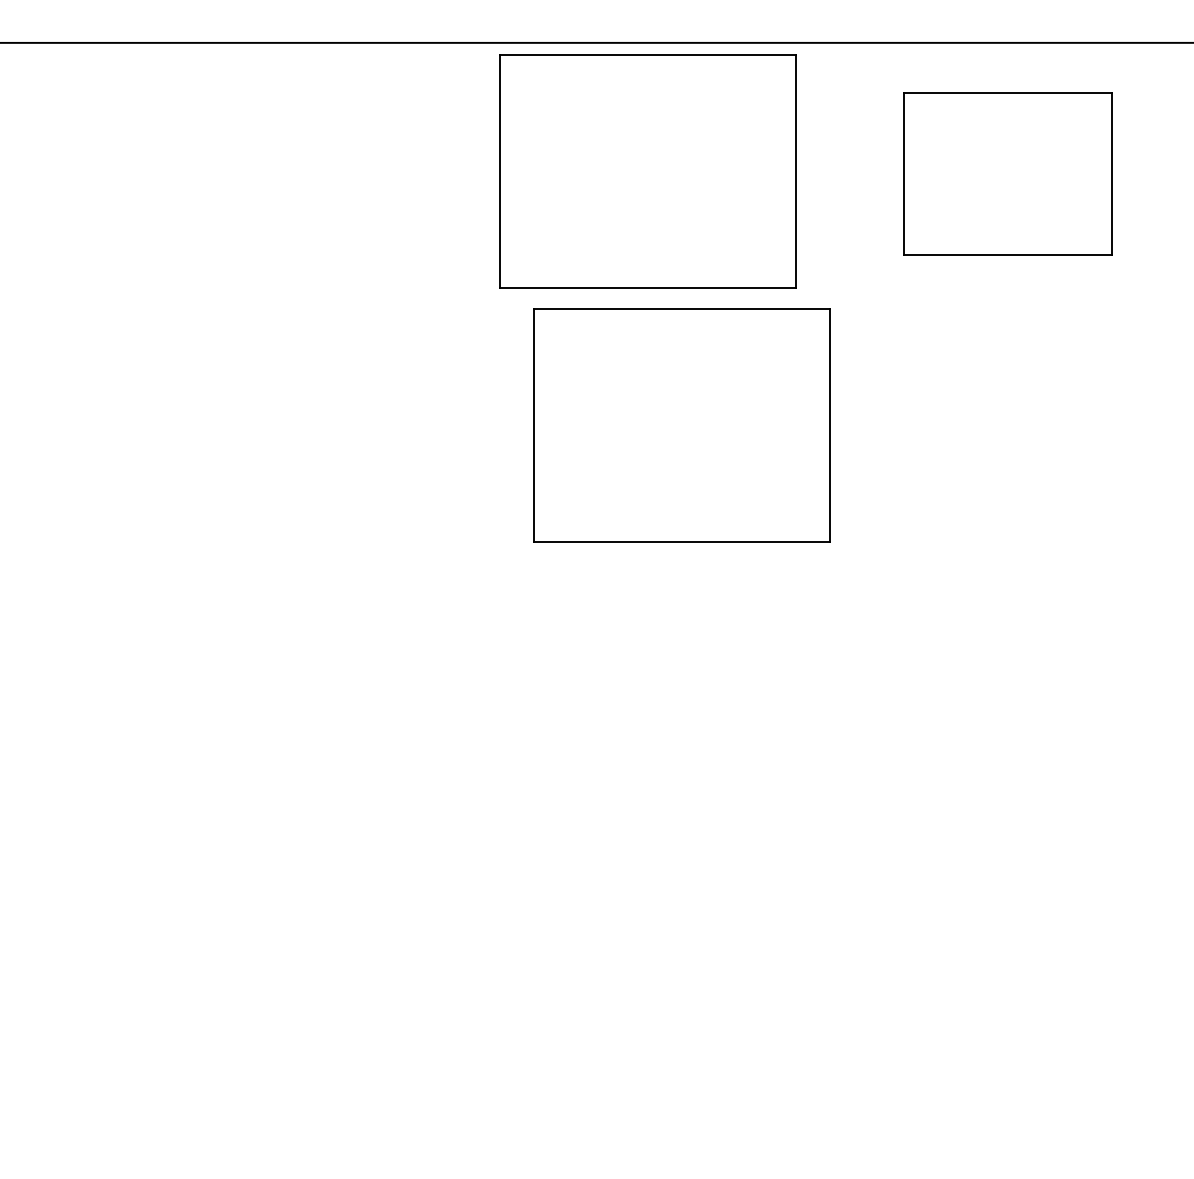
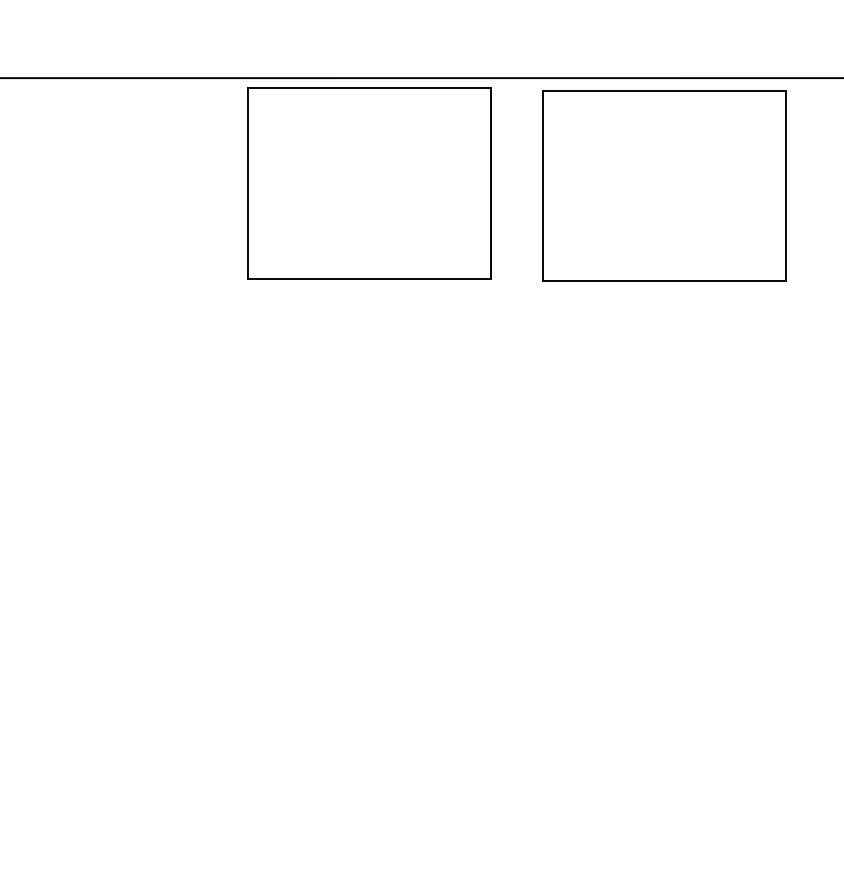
part: (1008, 173) -> (664, 185), size x1.43
part: (681, 425) -> (396, 391), removed

